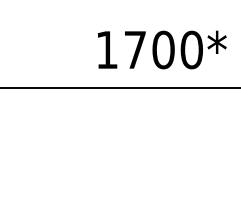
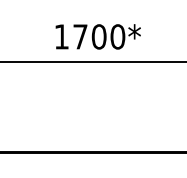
text: (161, 49) -> (97, 36), moved

